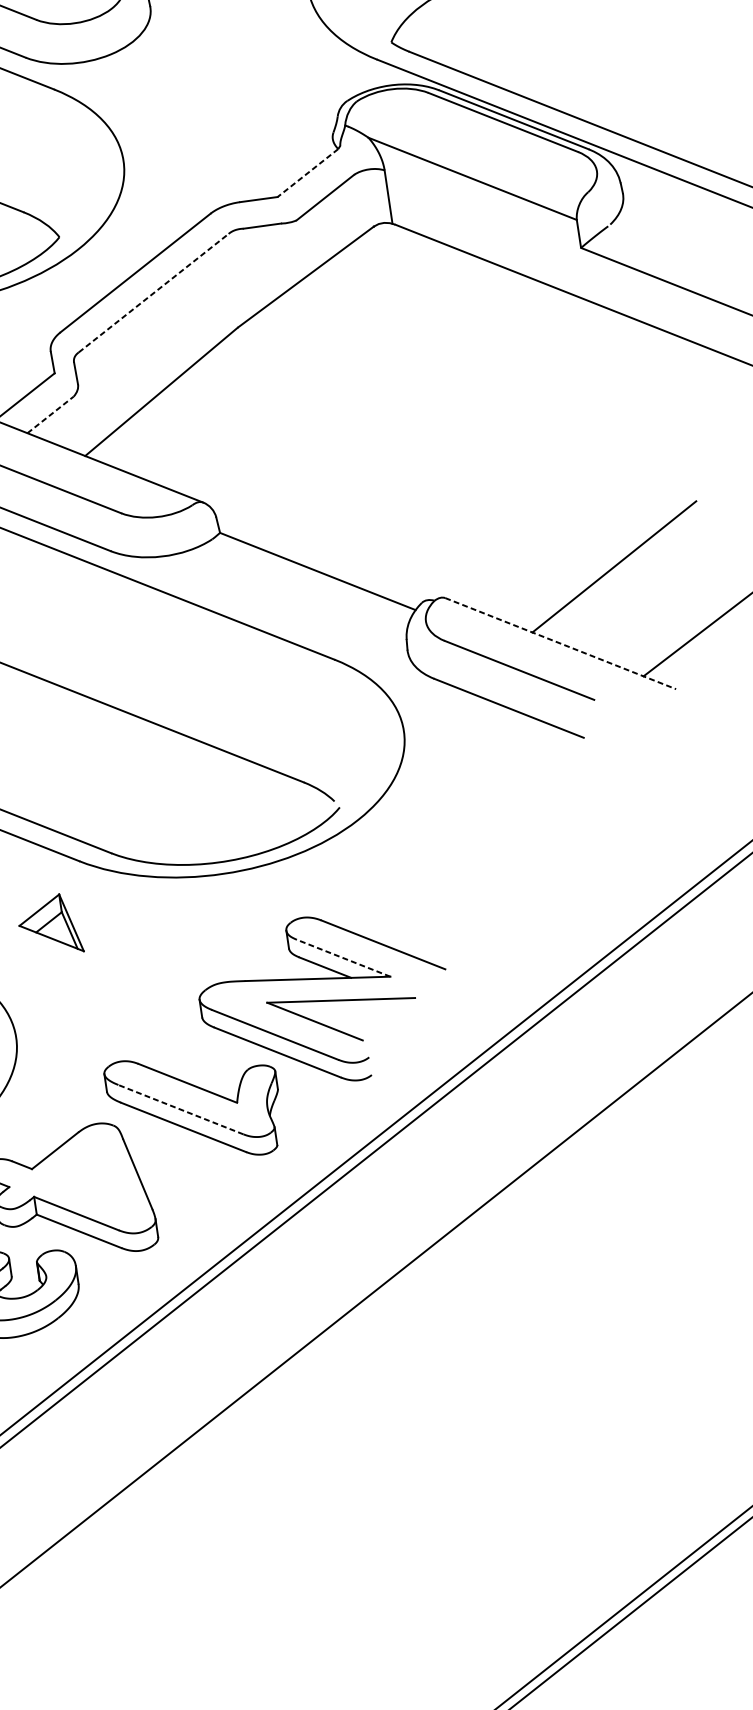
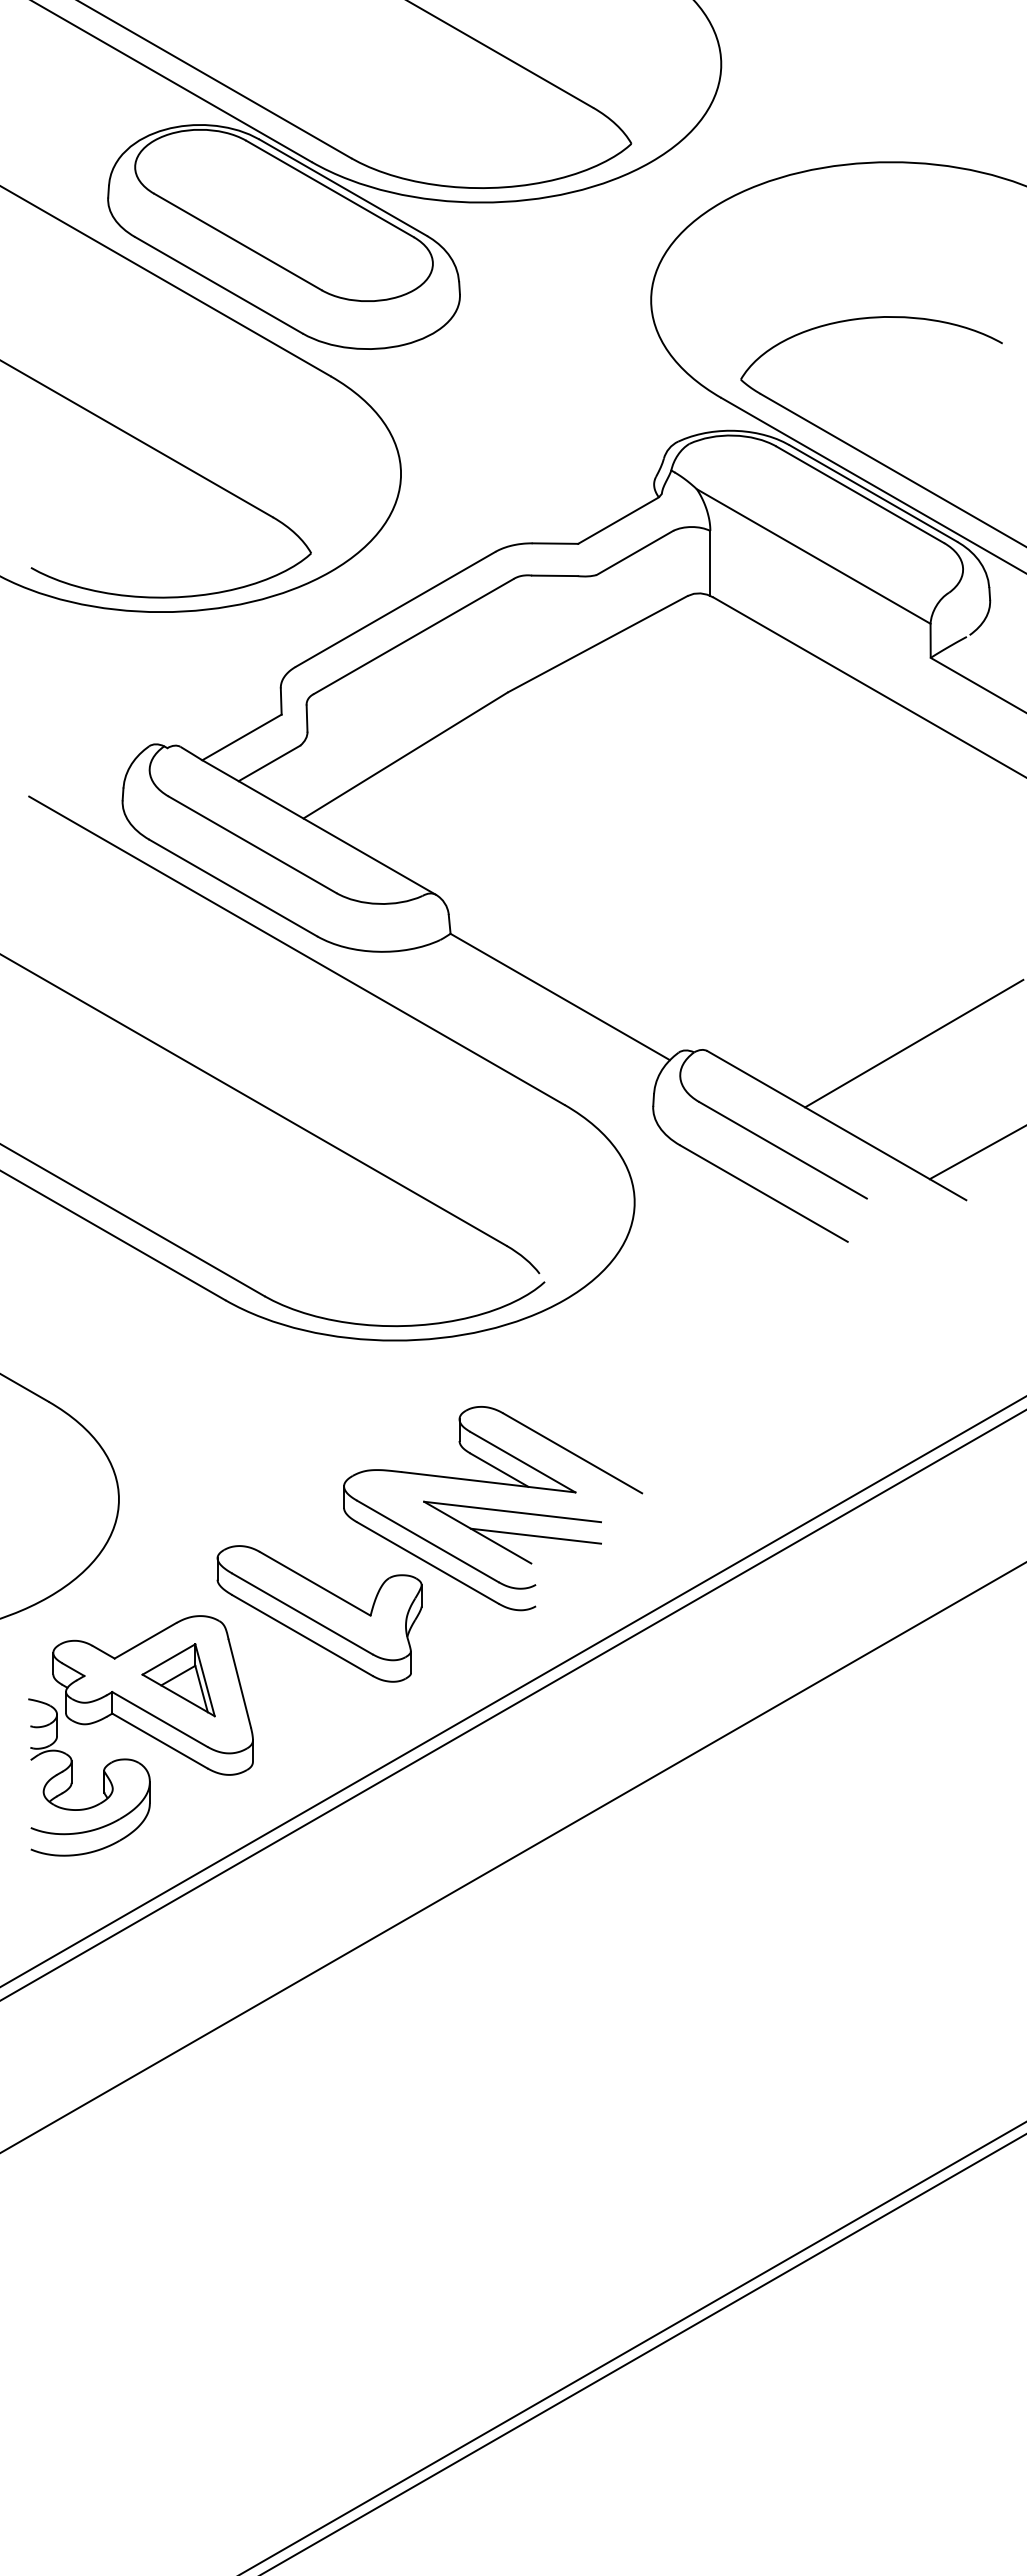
line: (307, 172) -> (618, 520), dashed -> solid
line: (153, 293) -> (413, 636), dashed -> solid
line: (50, 414) -> (269, 763), dashed -> solid
line: (561, 643) -> (837, 1125), dashed -> solid
part: (49, 926) -> (178, 1680), moved
line: (343, 958) -> (522, 1462), dashed -> solid
line: (362, 1016) -> (535, 1535), added
line: (181, 1110) -> (302, 1614), dashed -> solid

